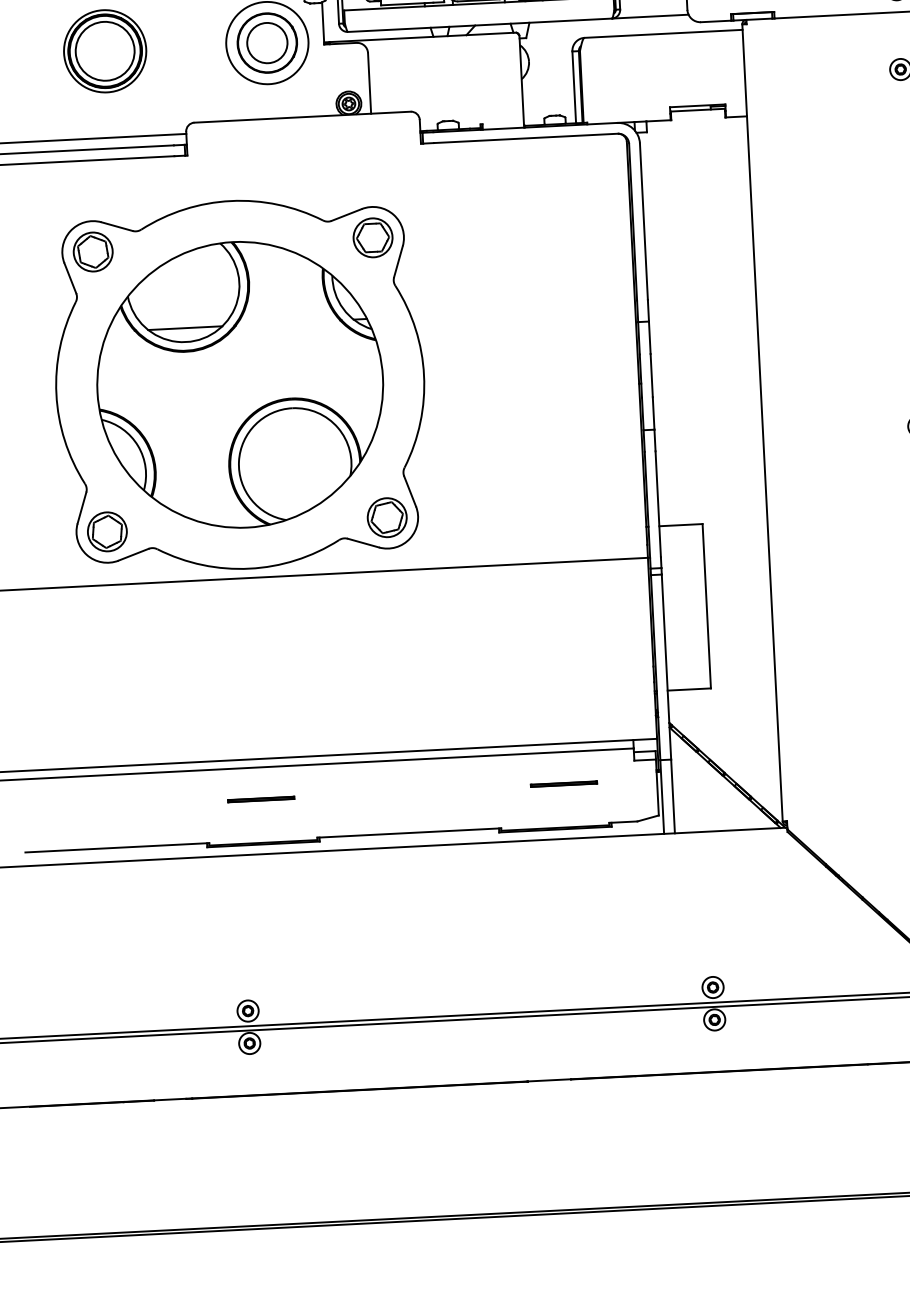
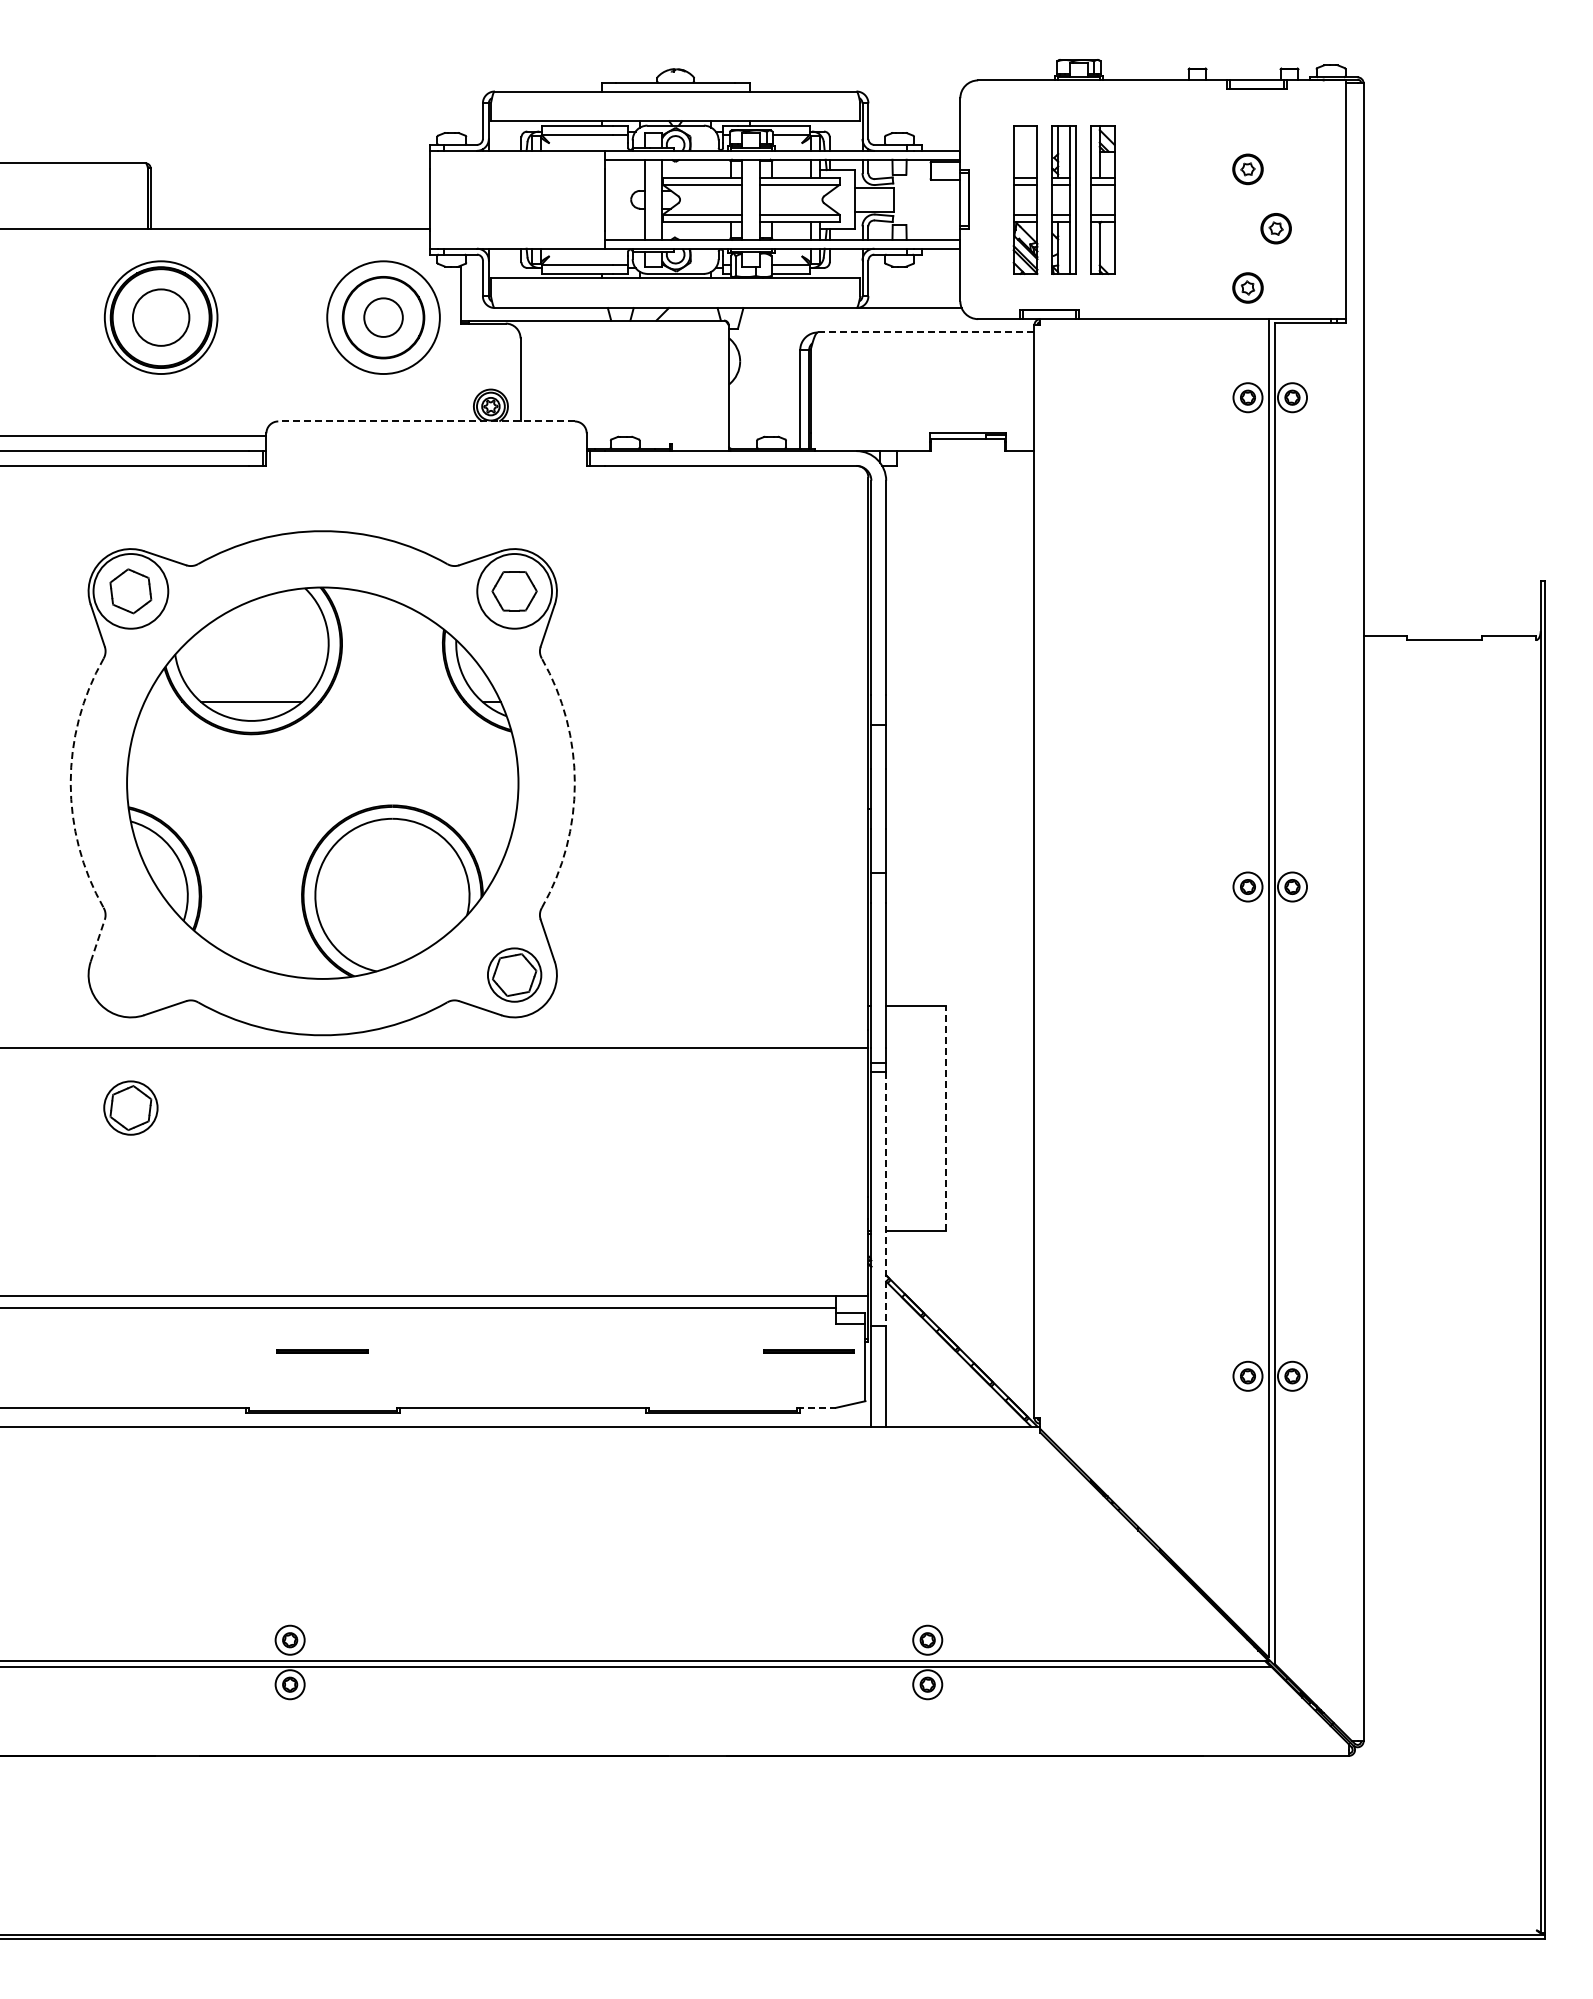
line: (663, 33) -> (926, 332), solid -> dashed
circle: (267, 42) -> (383, 317), size x0.7
circle: (104, 51) -> (160, 317), size x0.7
line: (302, 117) -> (426, 421), solid -> dashed
circle: (372, 237) -> (514, 591), size x1.4
circle: (92, 252) -> (130, 591), size x1.4
arc: (423, 375) -> (574, 783), solid -> dashed
arc: (56, 394) -> (70, 783), solid -> dashed
line: (81, 507) -> (97, 940), solid -> dashed
part: (107, 531) -> (130, 1107), moved
line: (706, 606) -> (945, 1118), solid -> dashed
line: (666, 666) -> (886, 1198), solid -> dashed
line: (563, 783) -> (808, 1351), moved
line: (624, 821) -> (817, 1407), solid -> dashed

